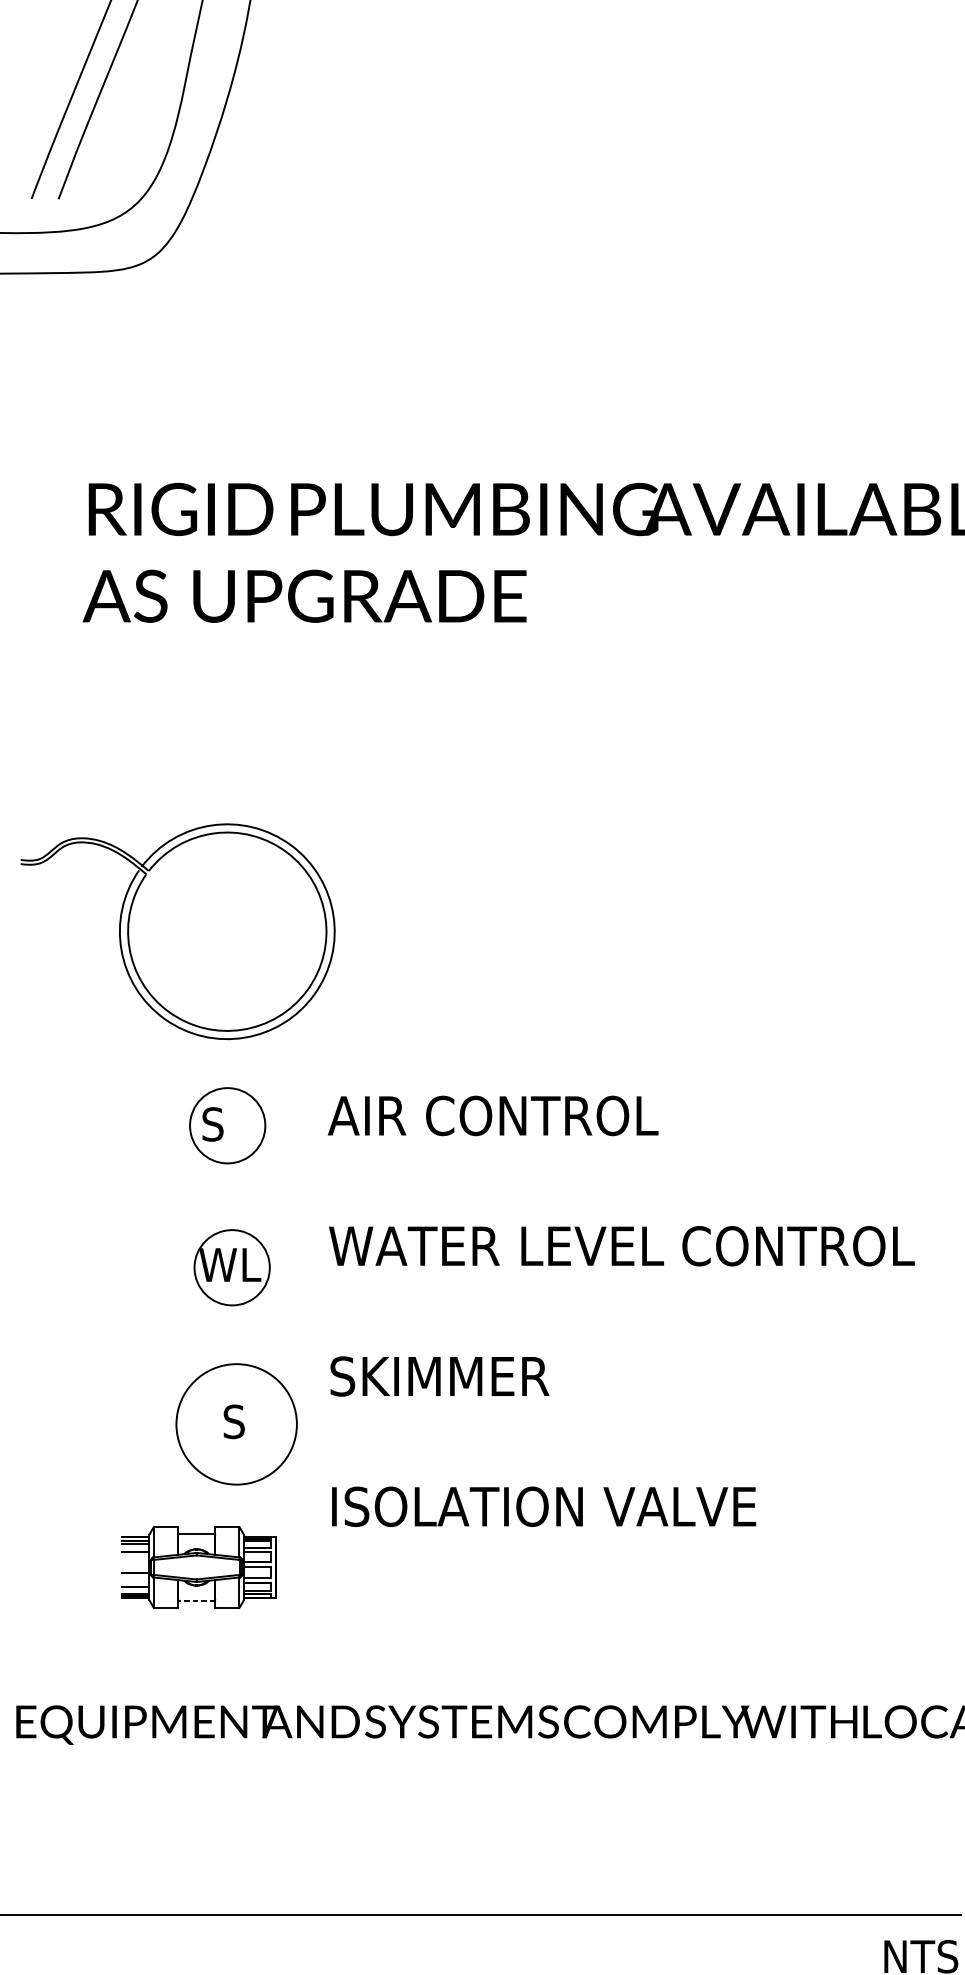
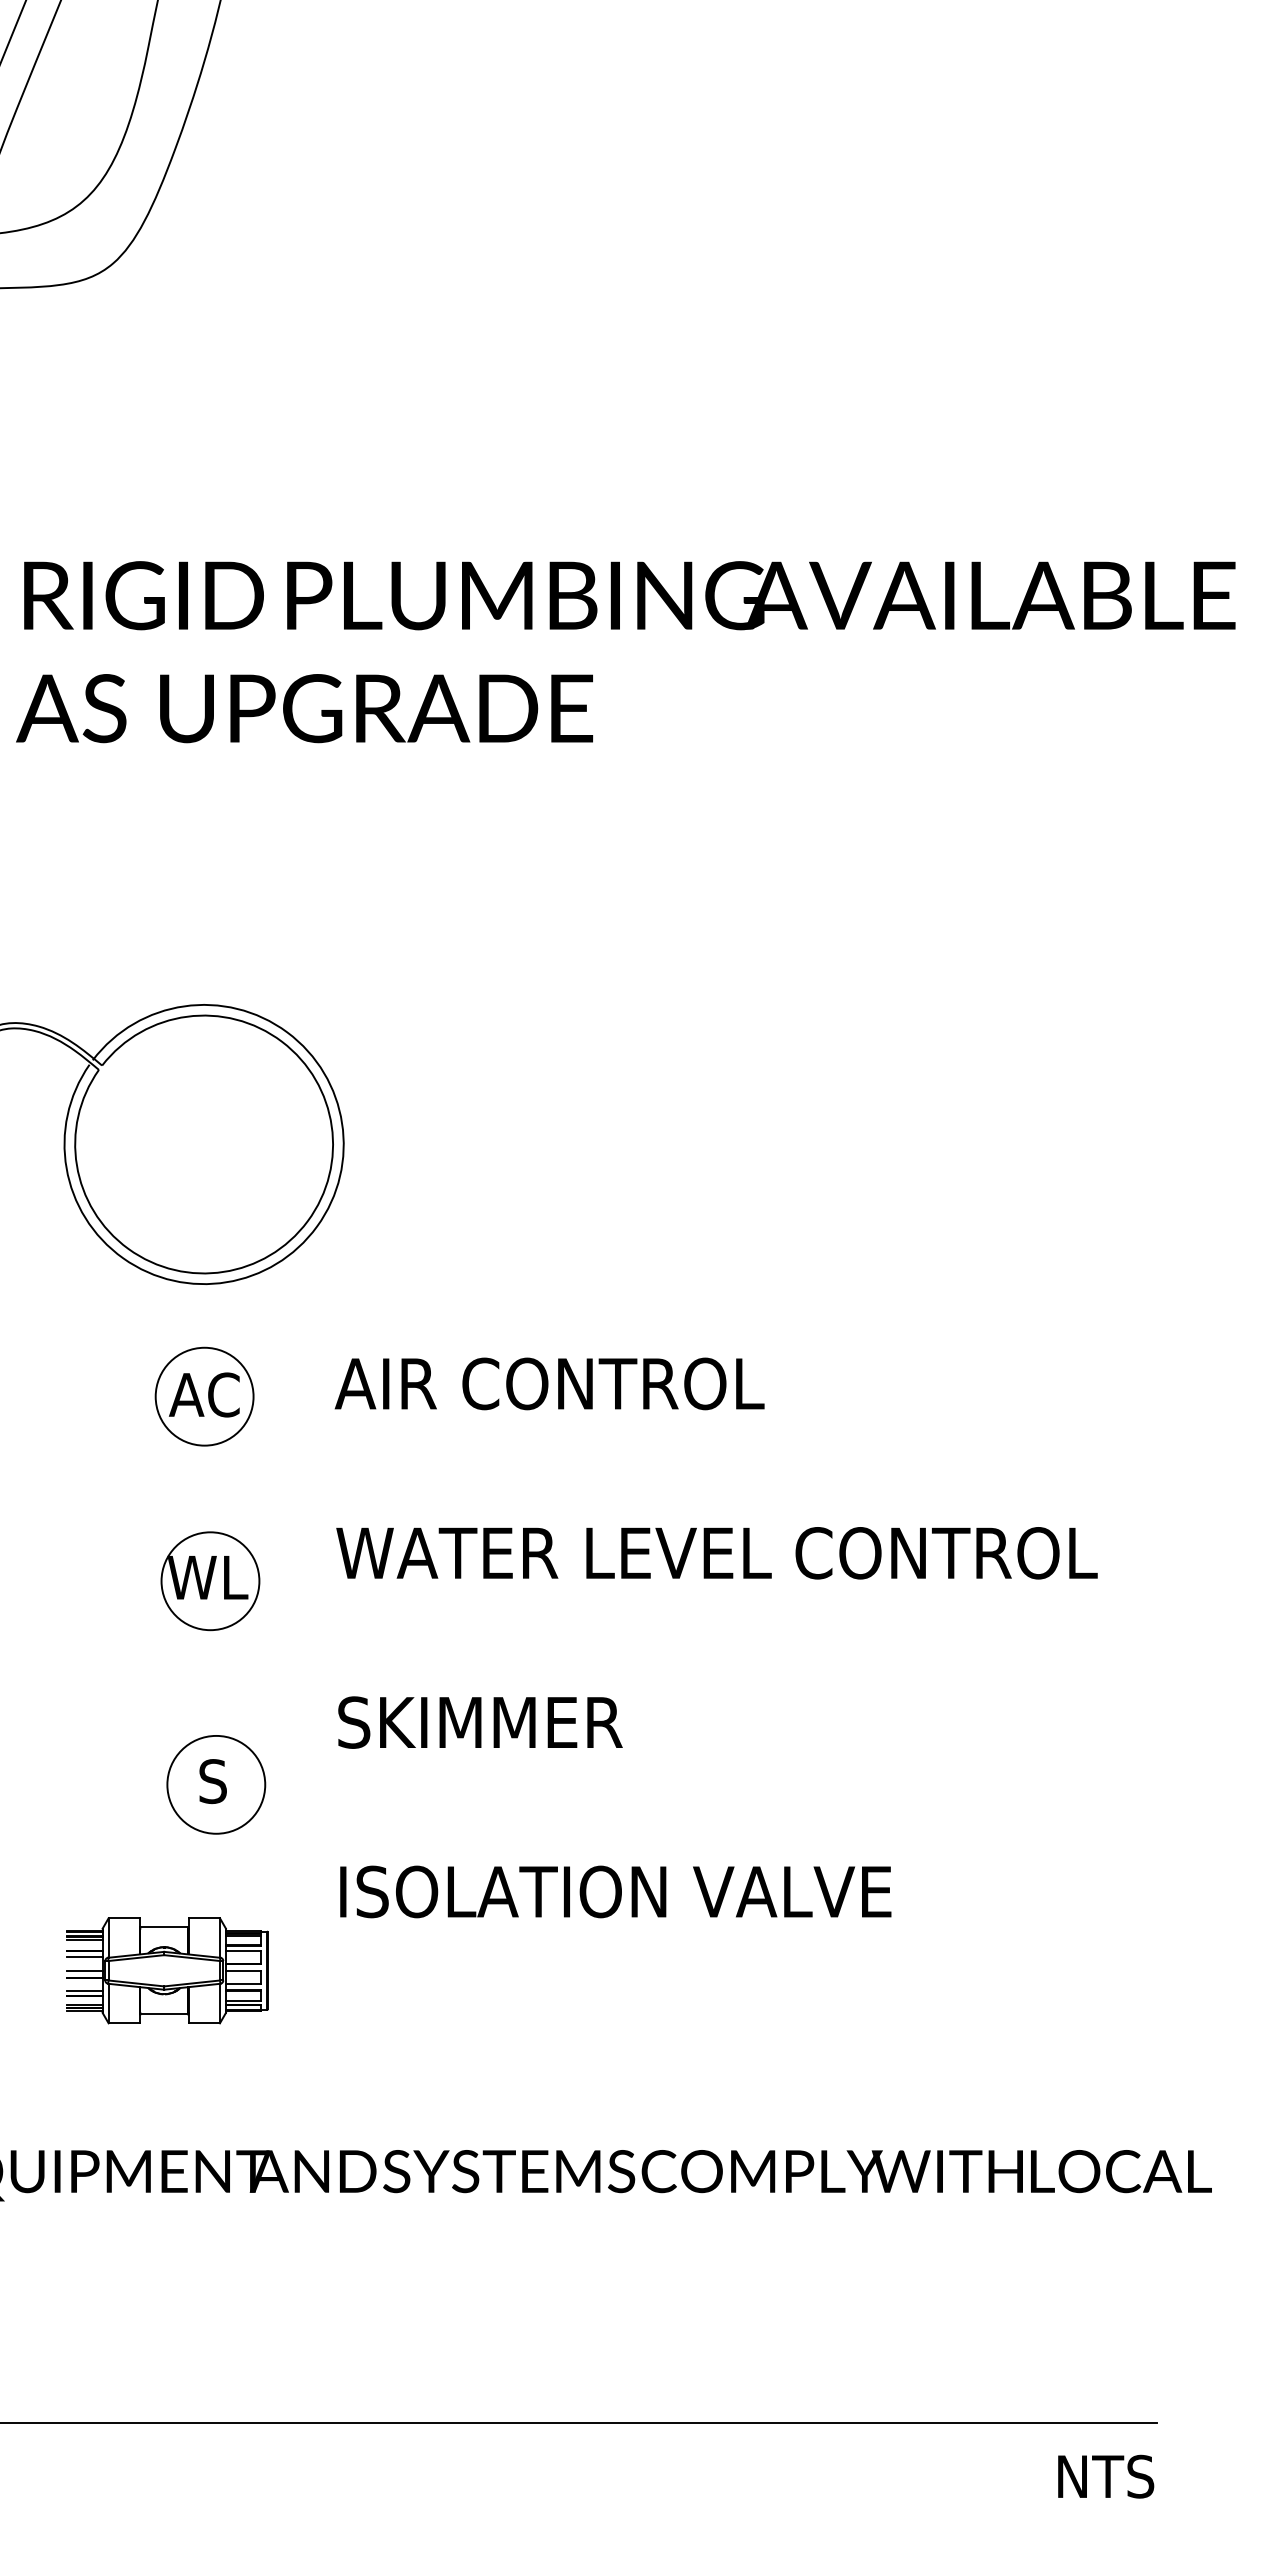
text: (226, 1124) -> (203, 1394), S -> AC
circle: (236, 1424) -> (216, 1784), size x0.62
line: (135, 1557) -> (84, 1957), added
line: (135, 1567) -> (84, 1970), added
line: (135, 1582) -> (84, 1990), added
line: (196, 1601) -> (164, 2014), dashed -> solid

